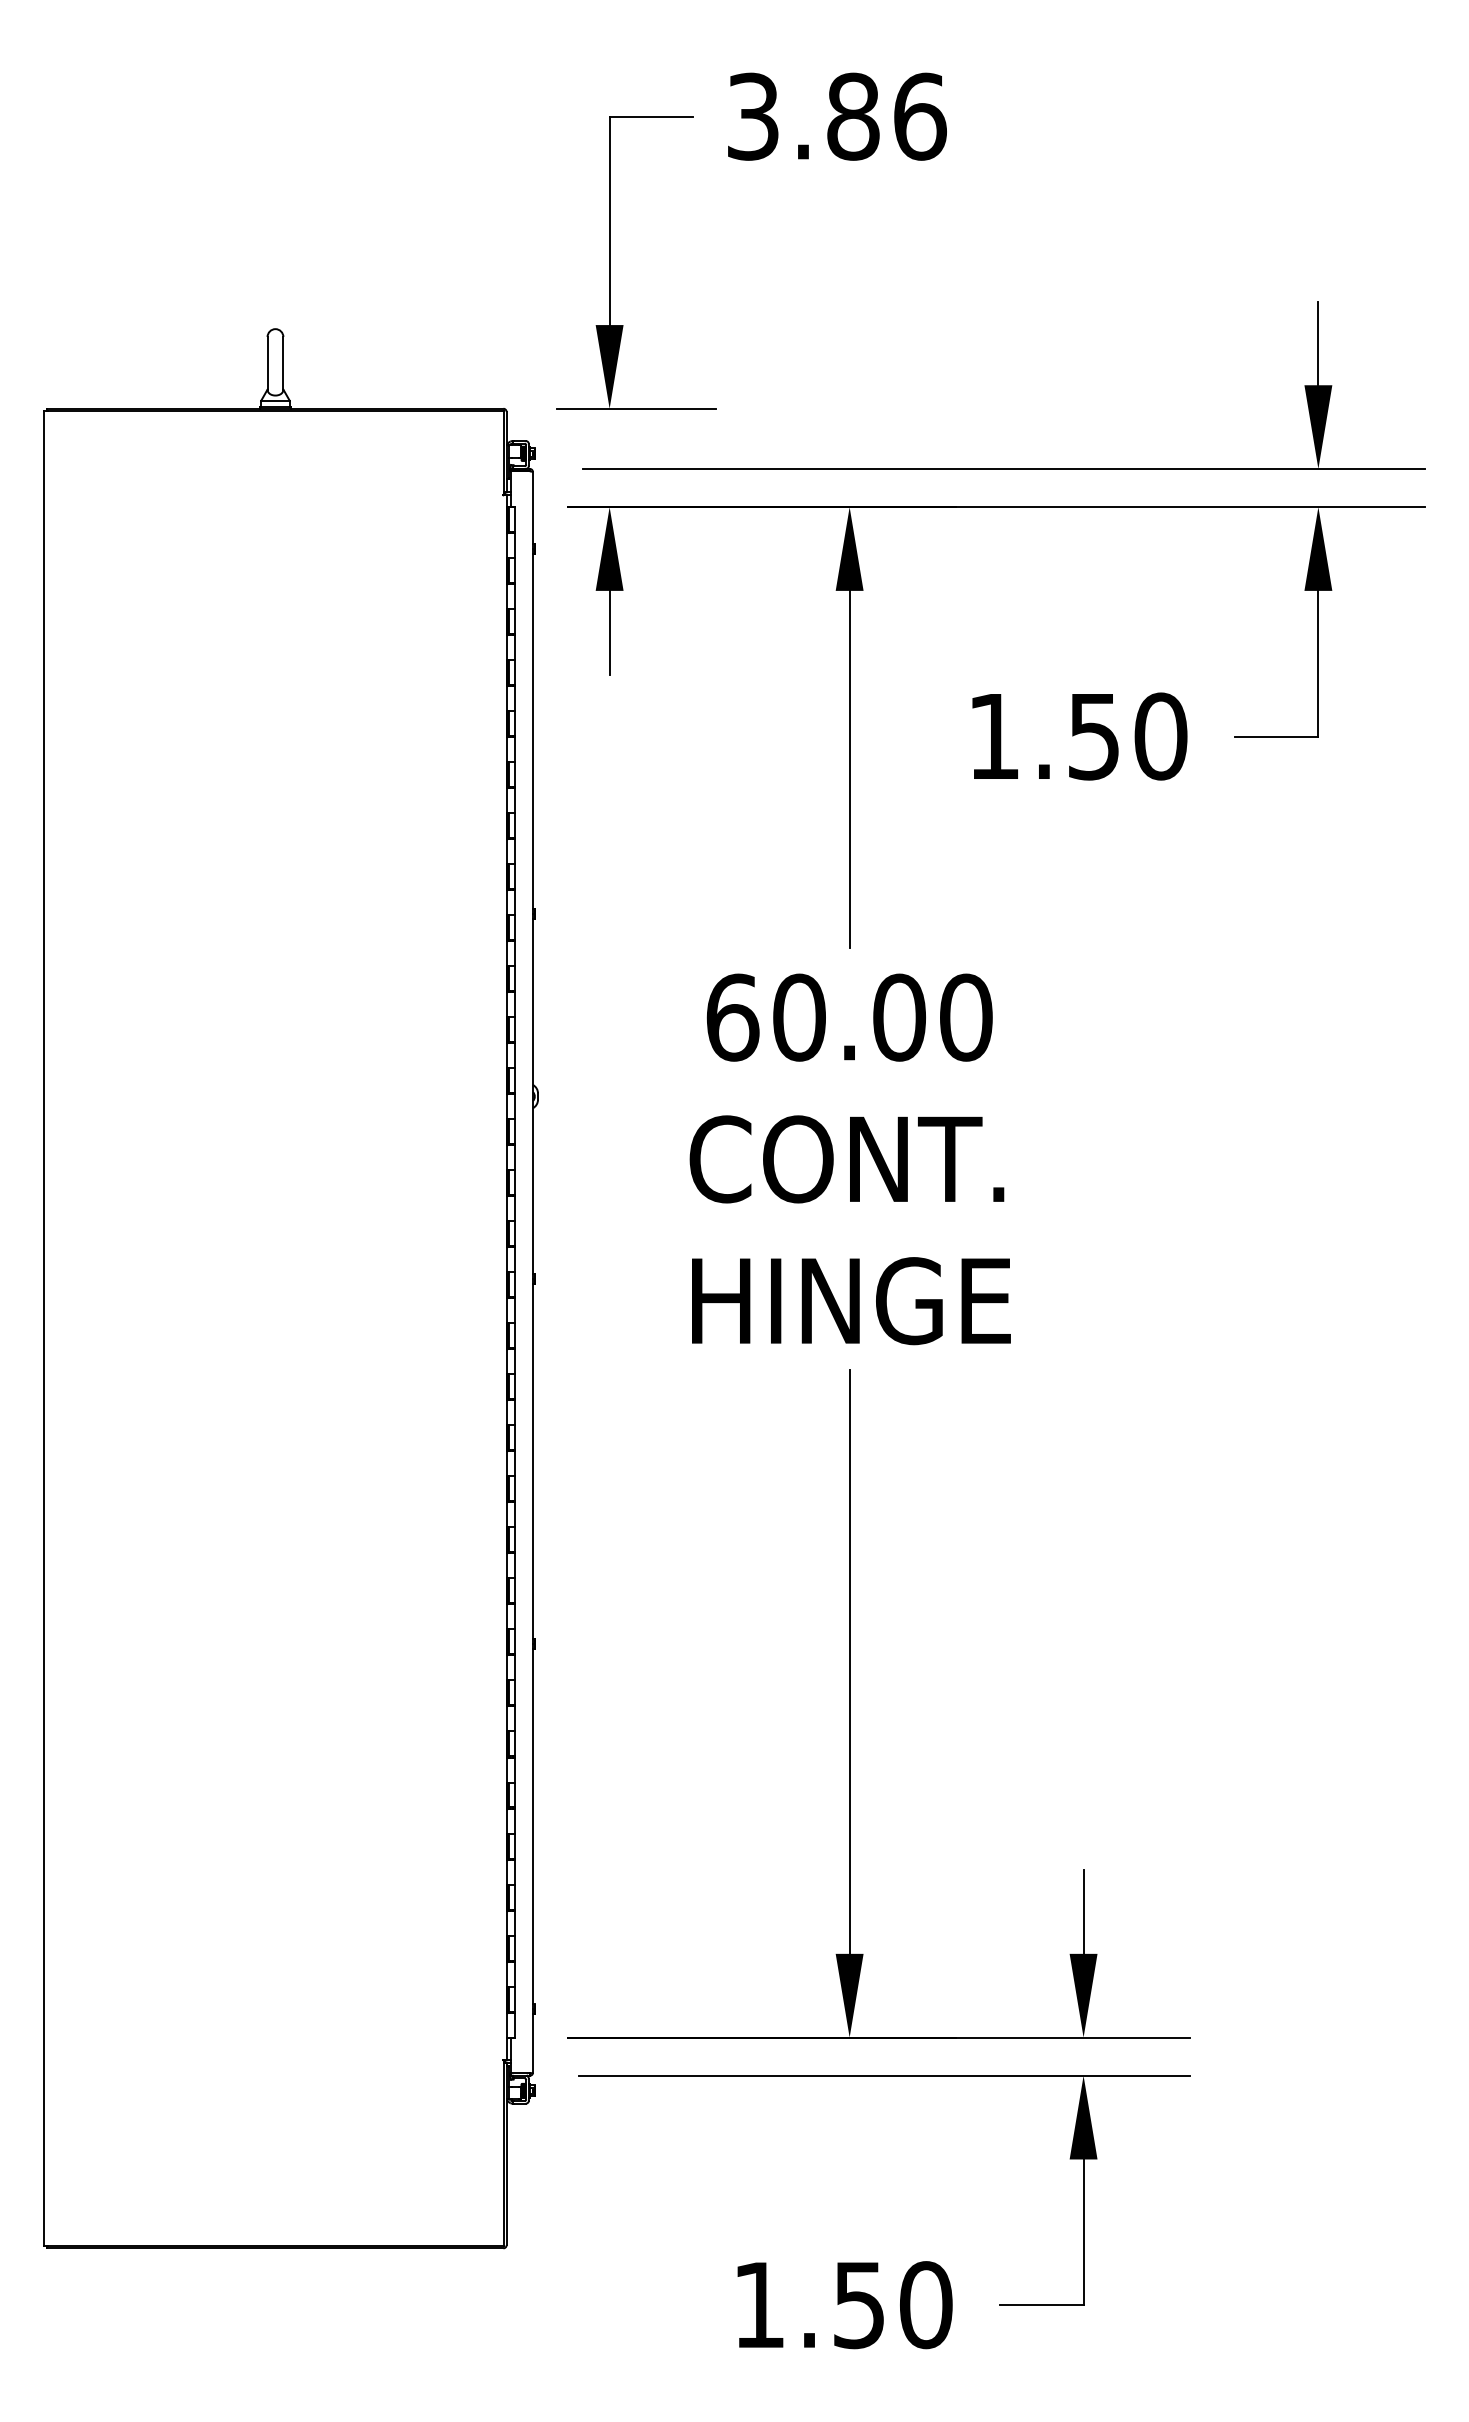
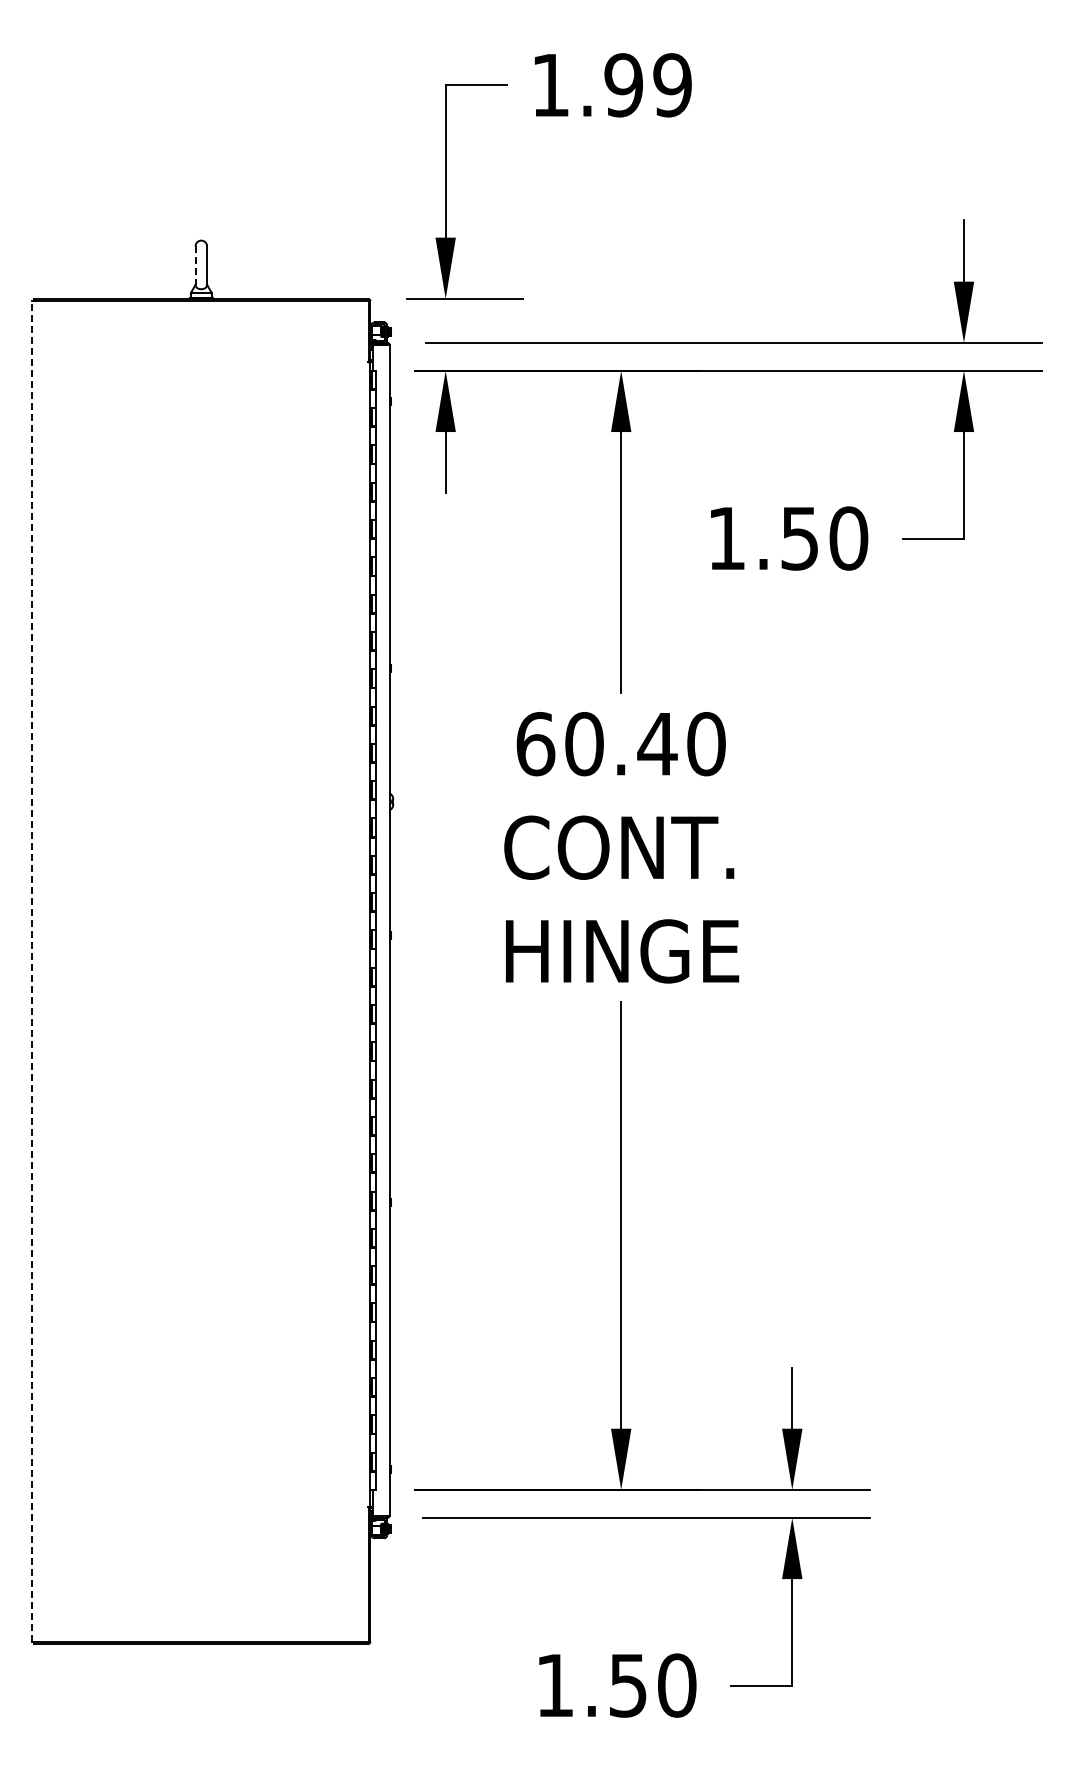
text: (837, 117) -> (612, 85), 3.86 -> 1.99
line: (267, 364) -> (195, 266), solid -> dashed
text: (899, 1018) -> (657, 744), 60.00 -> 60.40
line: (44, 1328) -> (32, 971), solid -> dashed

